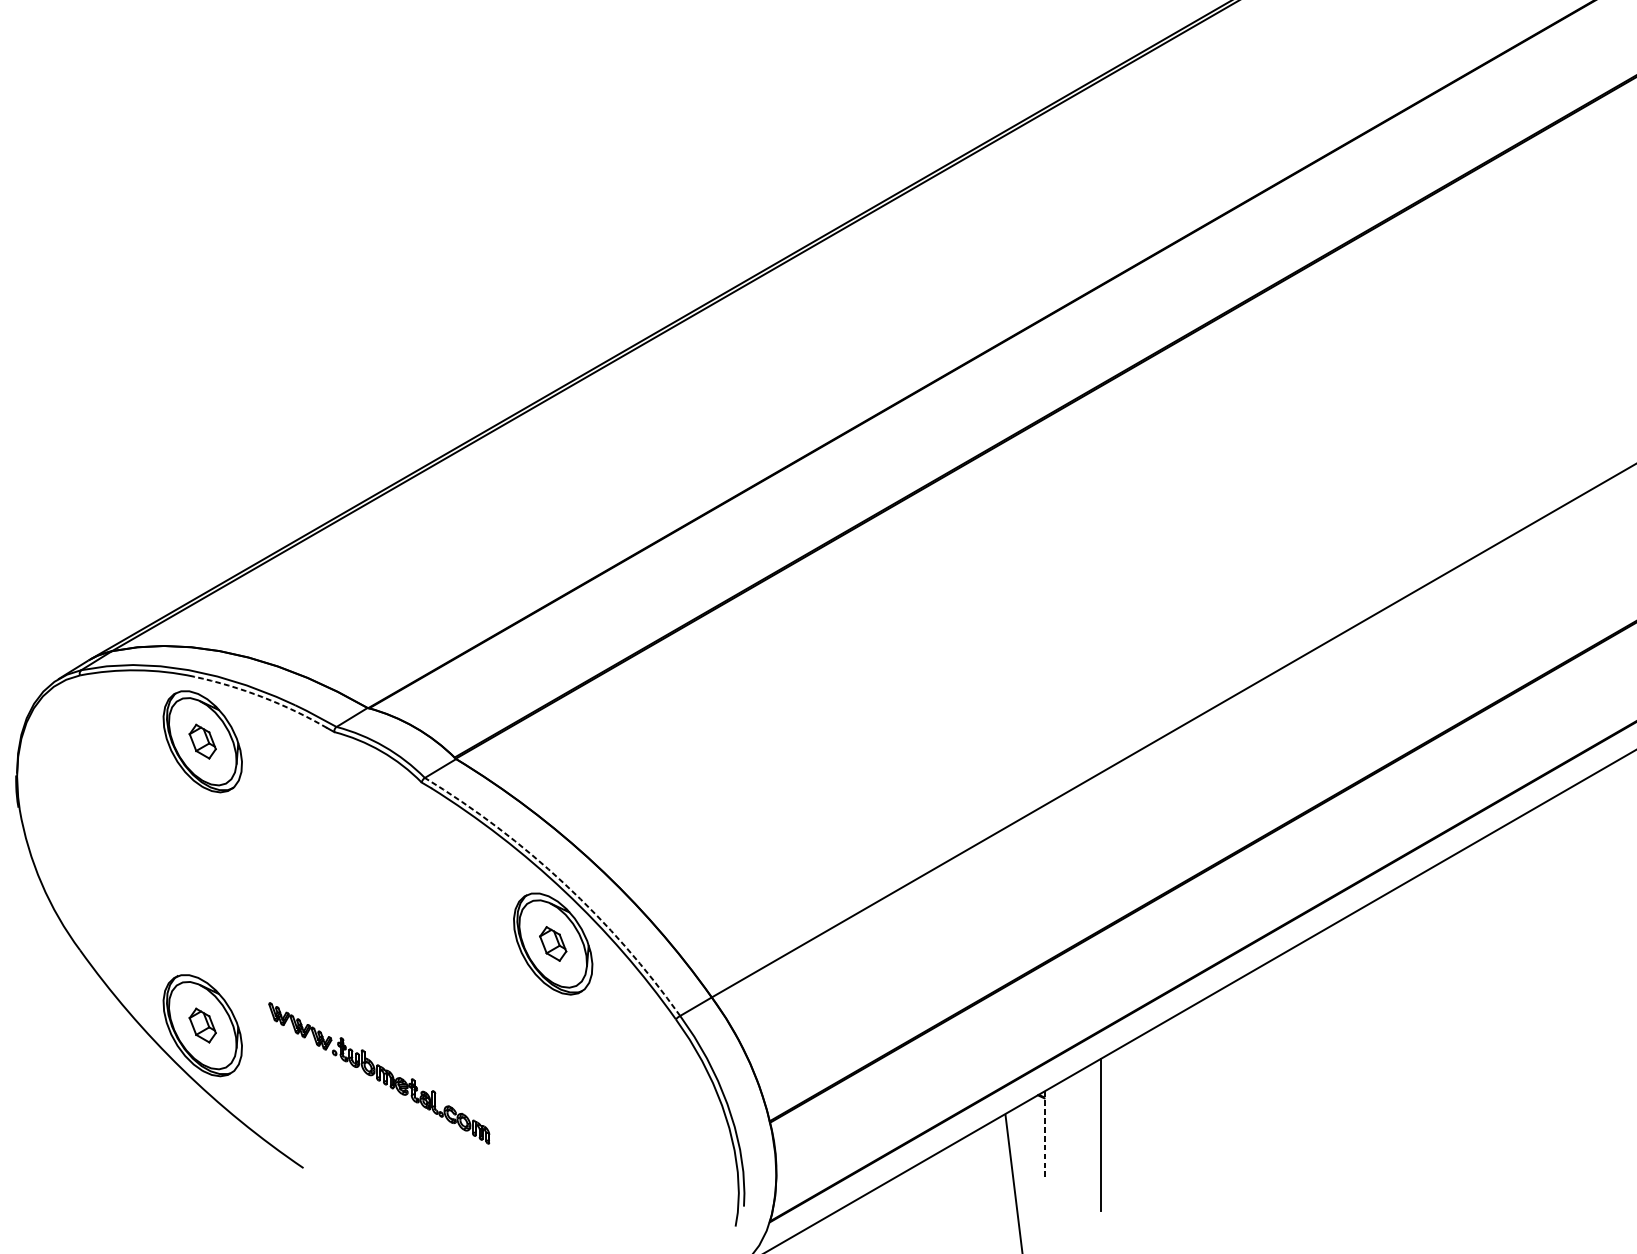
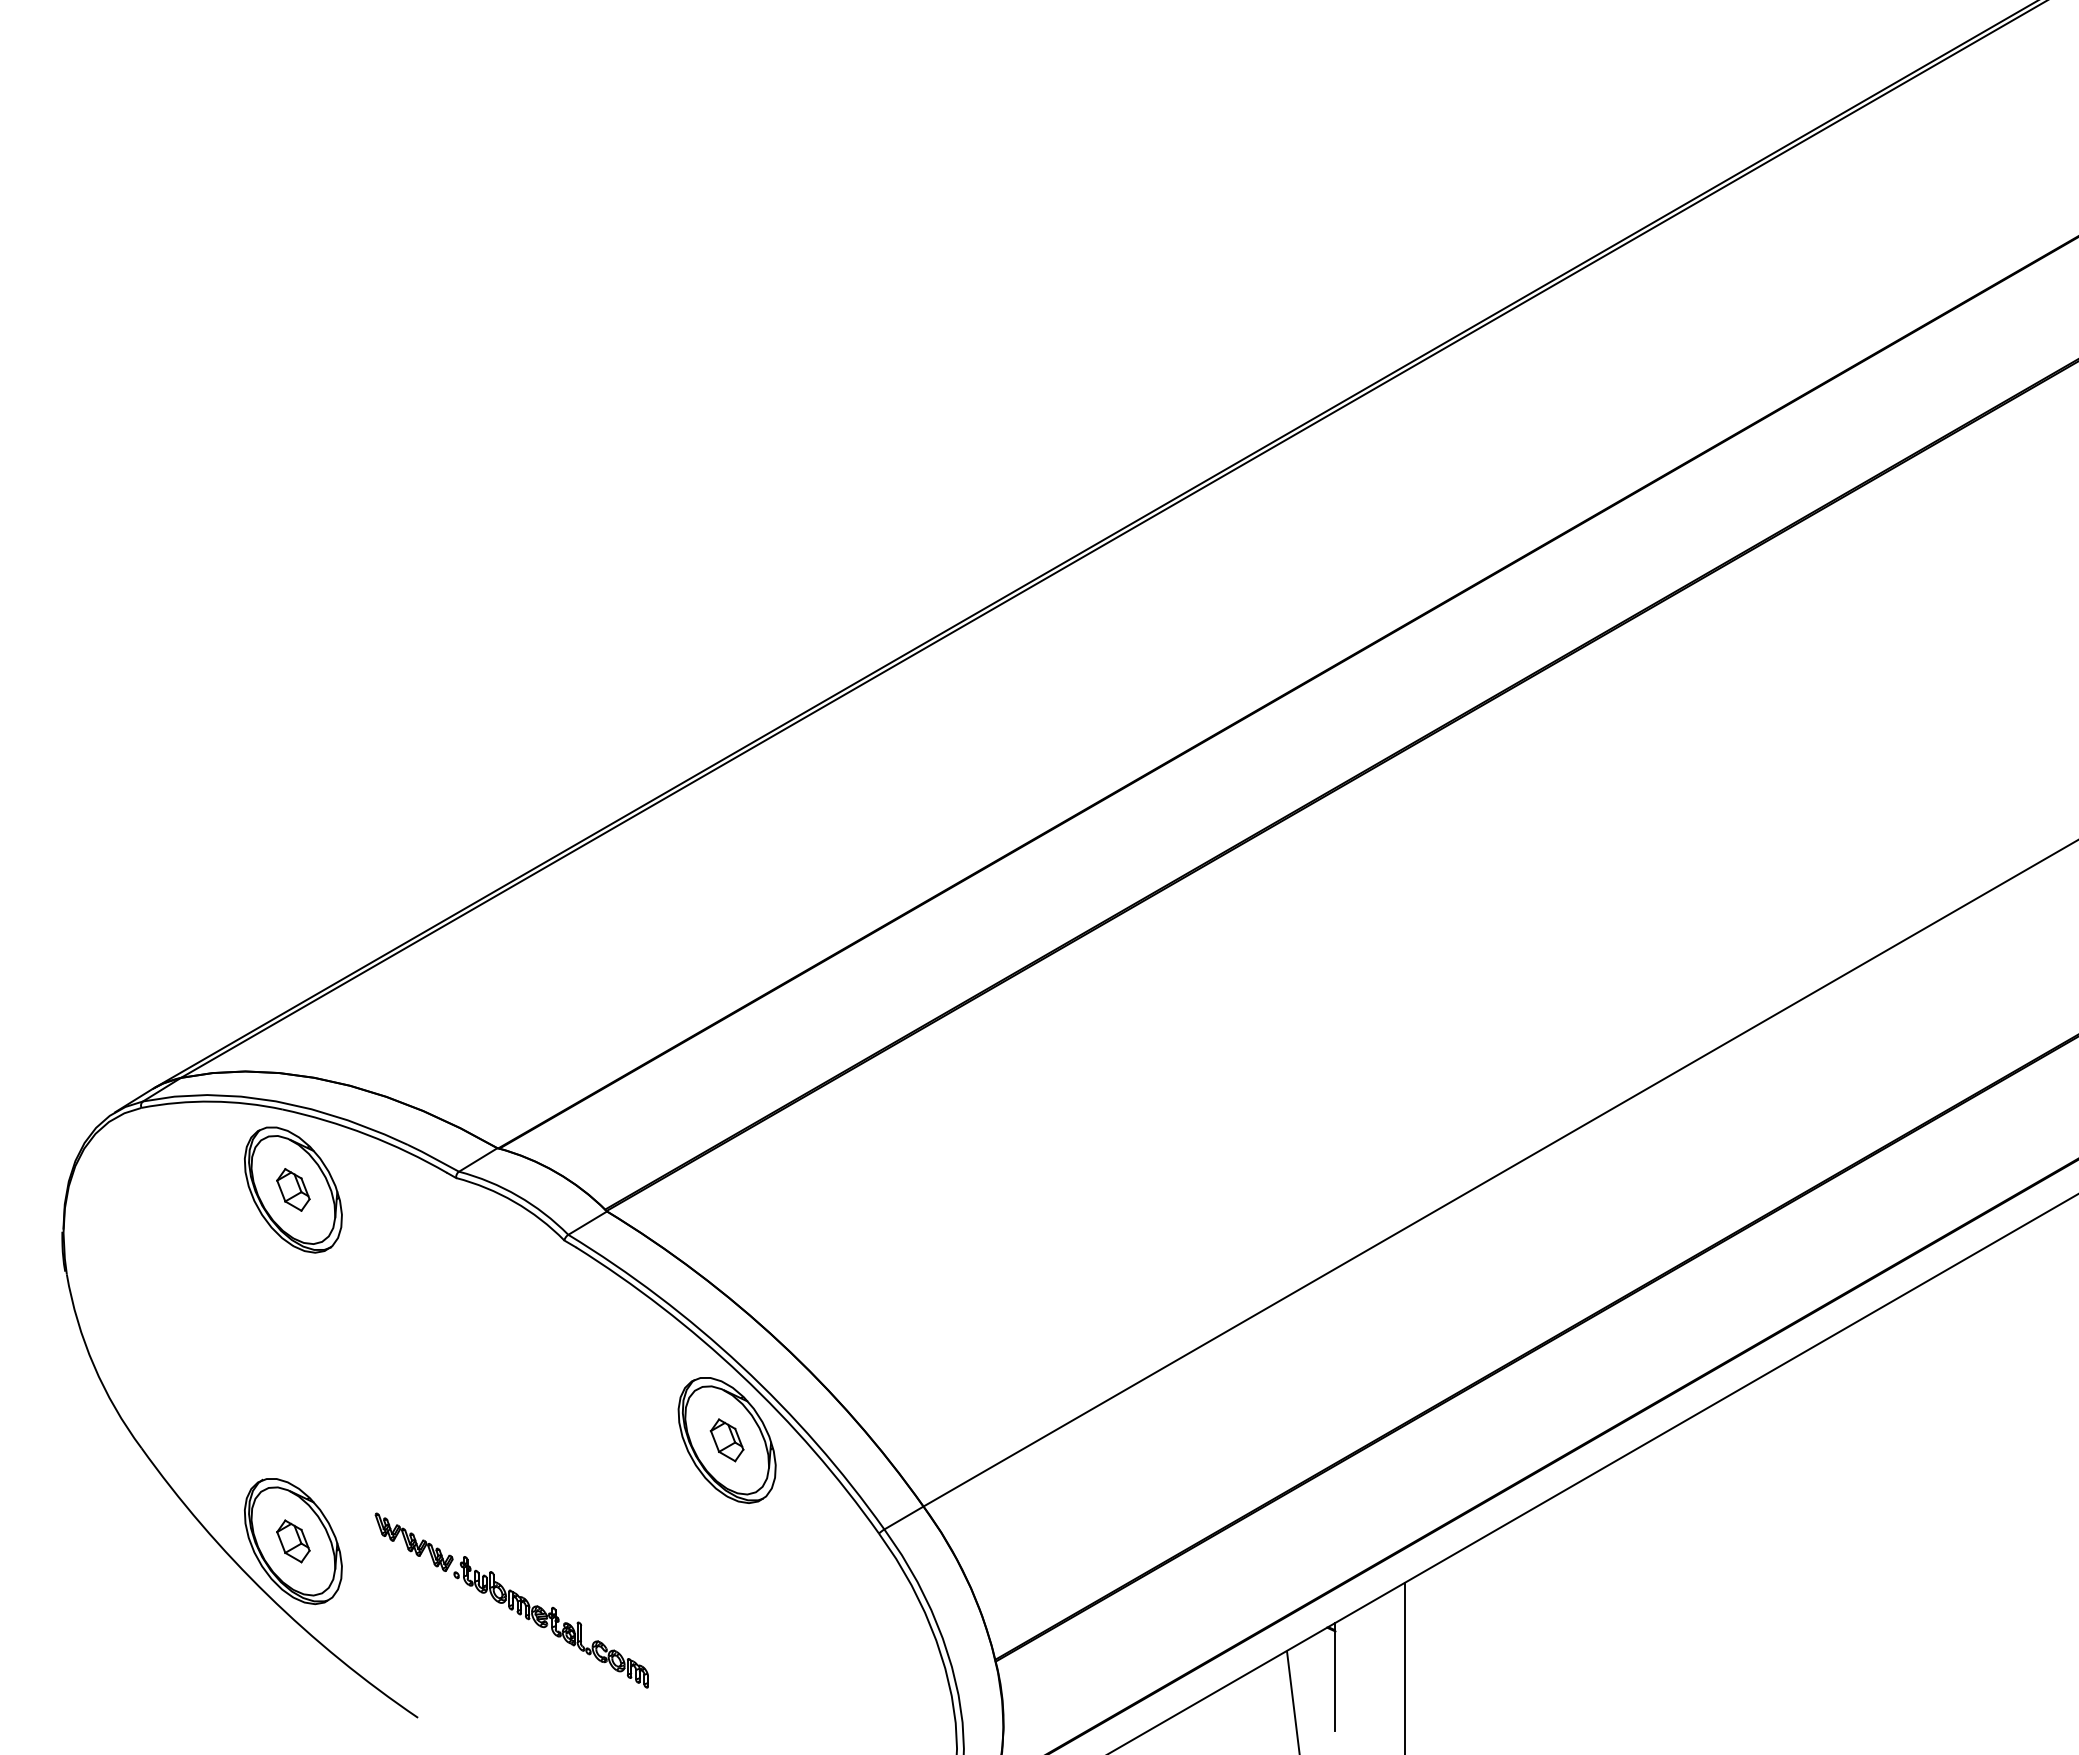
arc: (262, 696) -> (367, 1134), dashed -> solid
arc: (564, 884) -> (741, 1366), dashed -> solid
line: (1044, 1134) -> (1335, 1676), dashed -> solid

